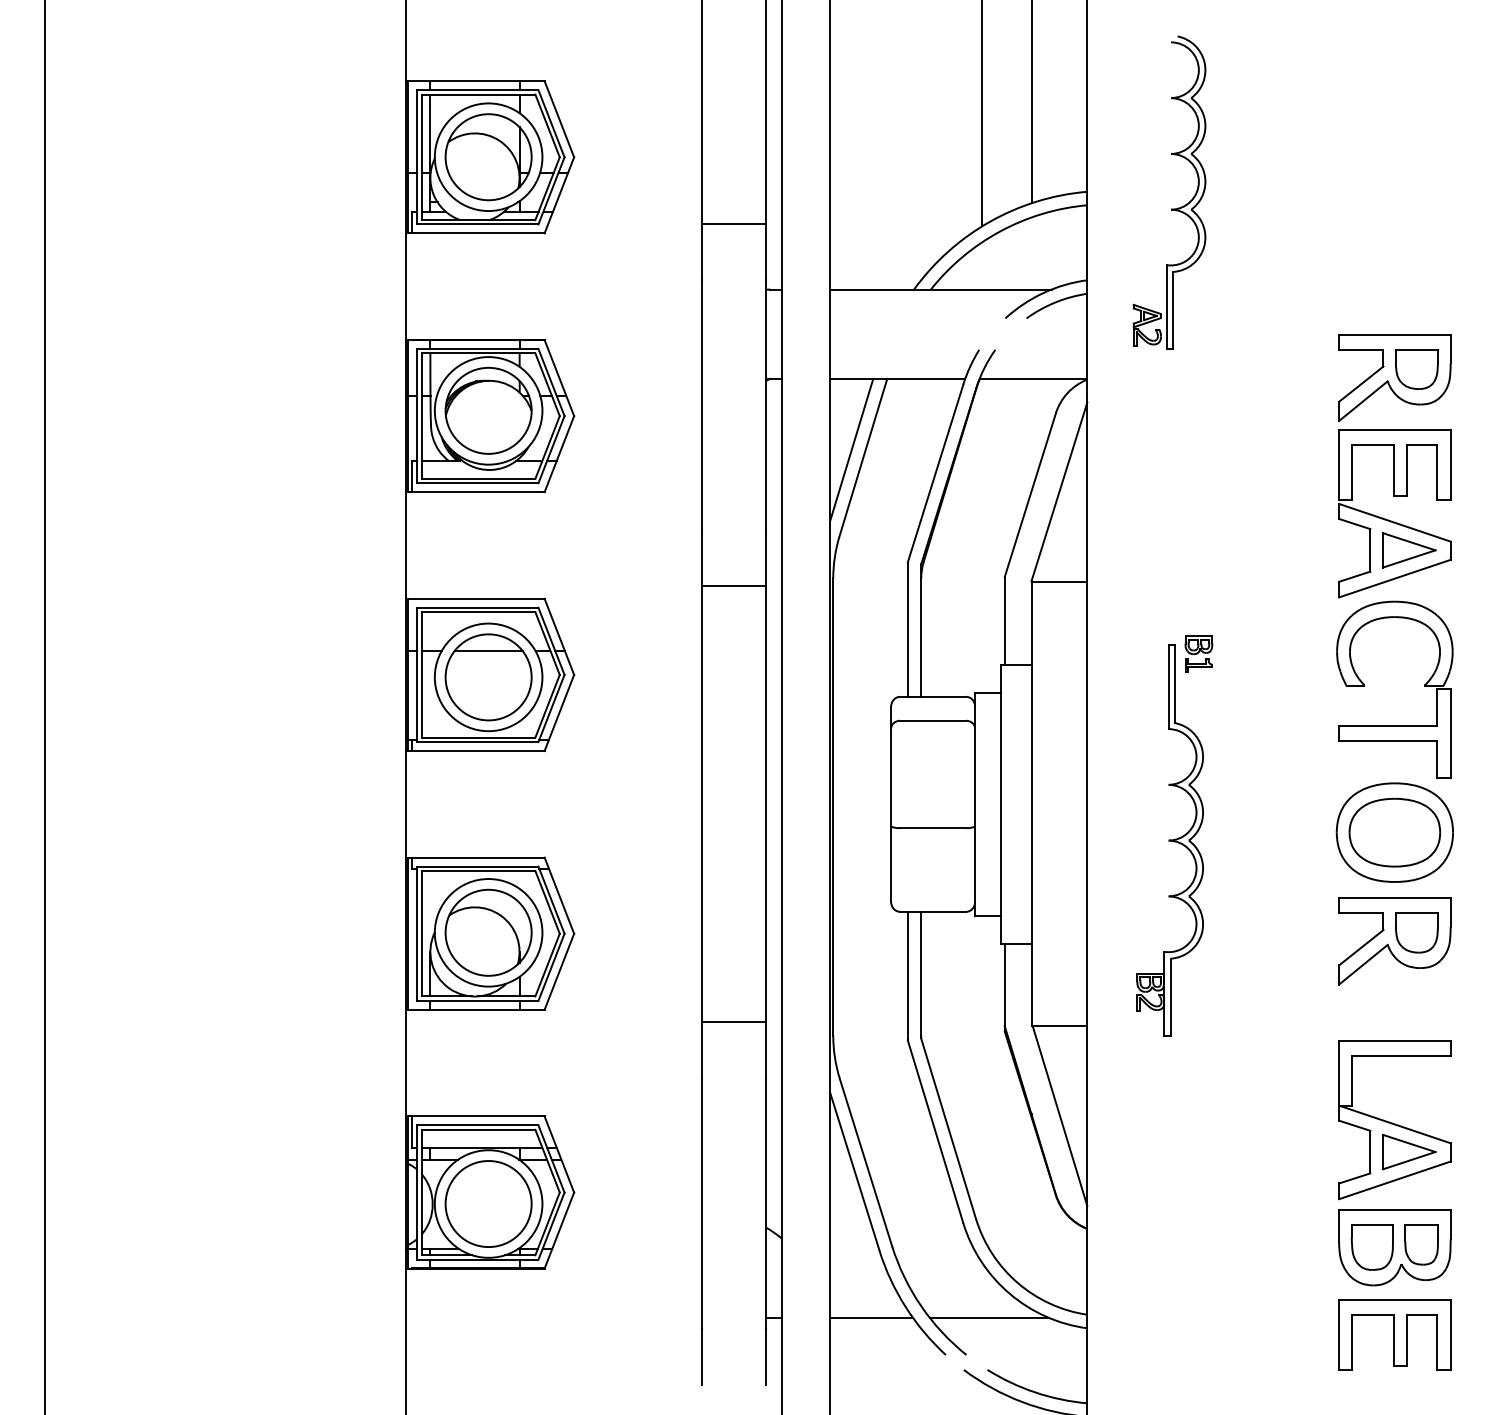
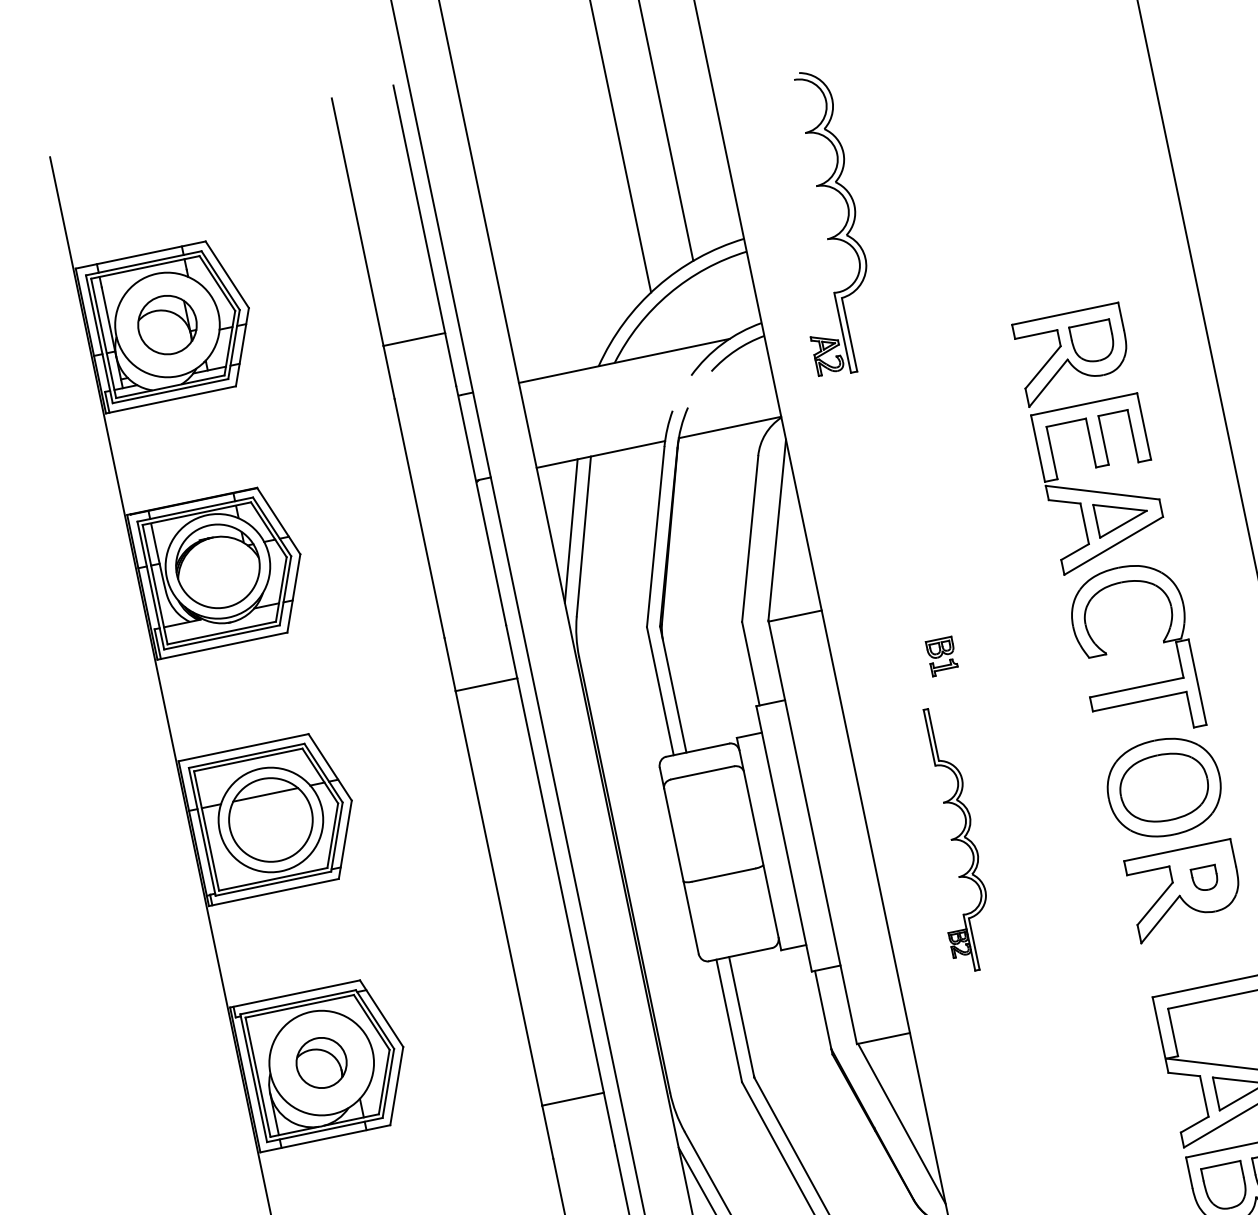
part: (488, 157) -> (167, 325), size x0.7
part: (1169, 840) -> (951, 839), size x0.7
part: (488, 932) -> (321, 1062), size x0.6
part: (1416, 932) -> (1204, 878), size x0.6

